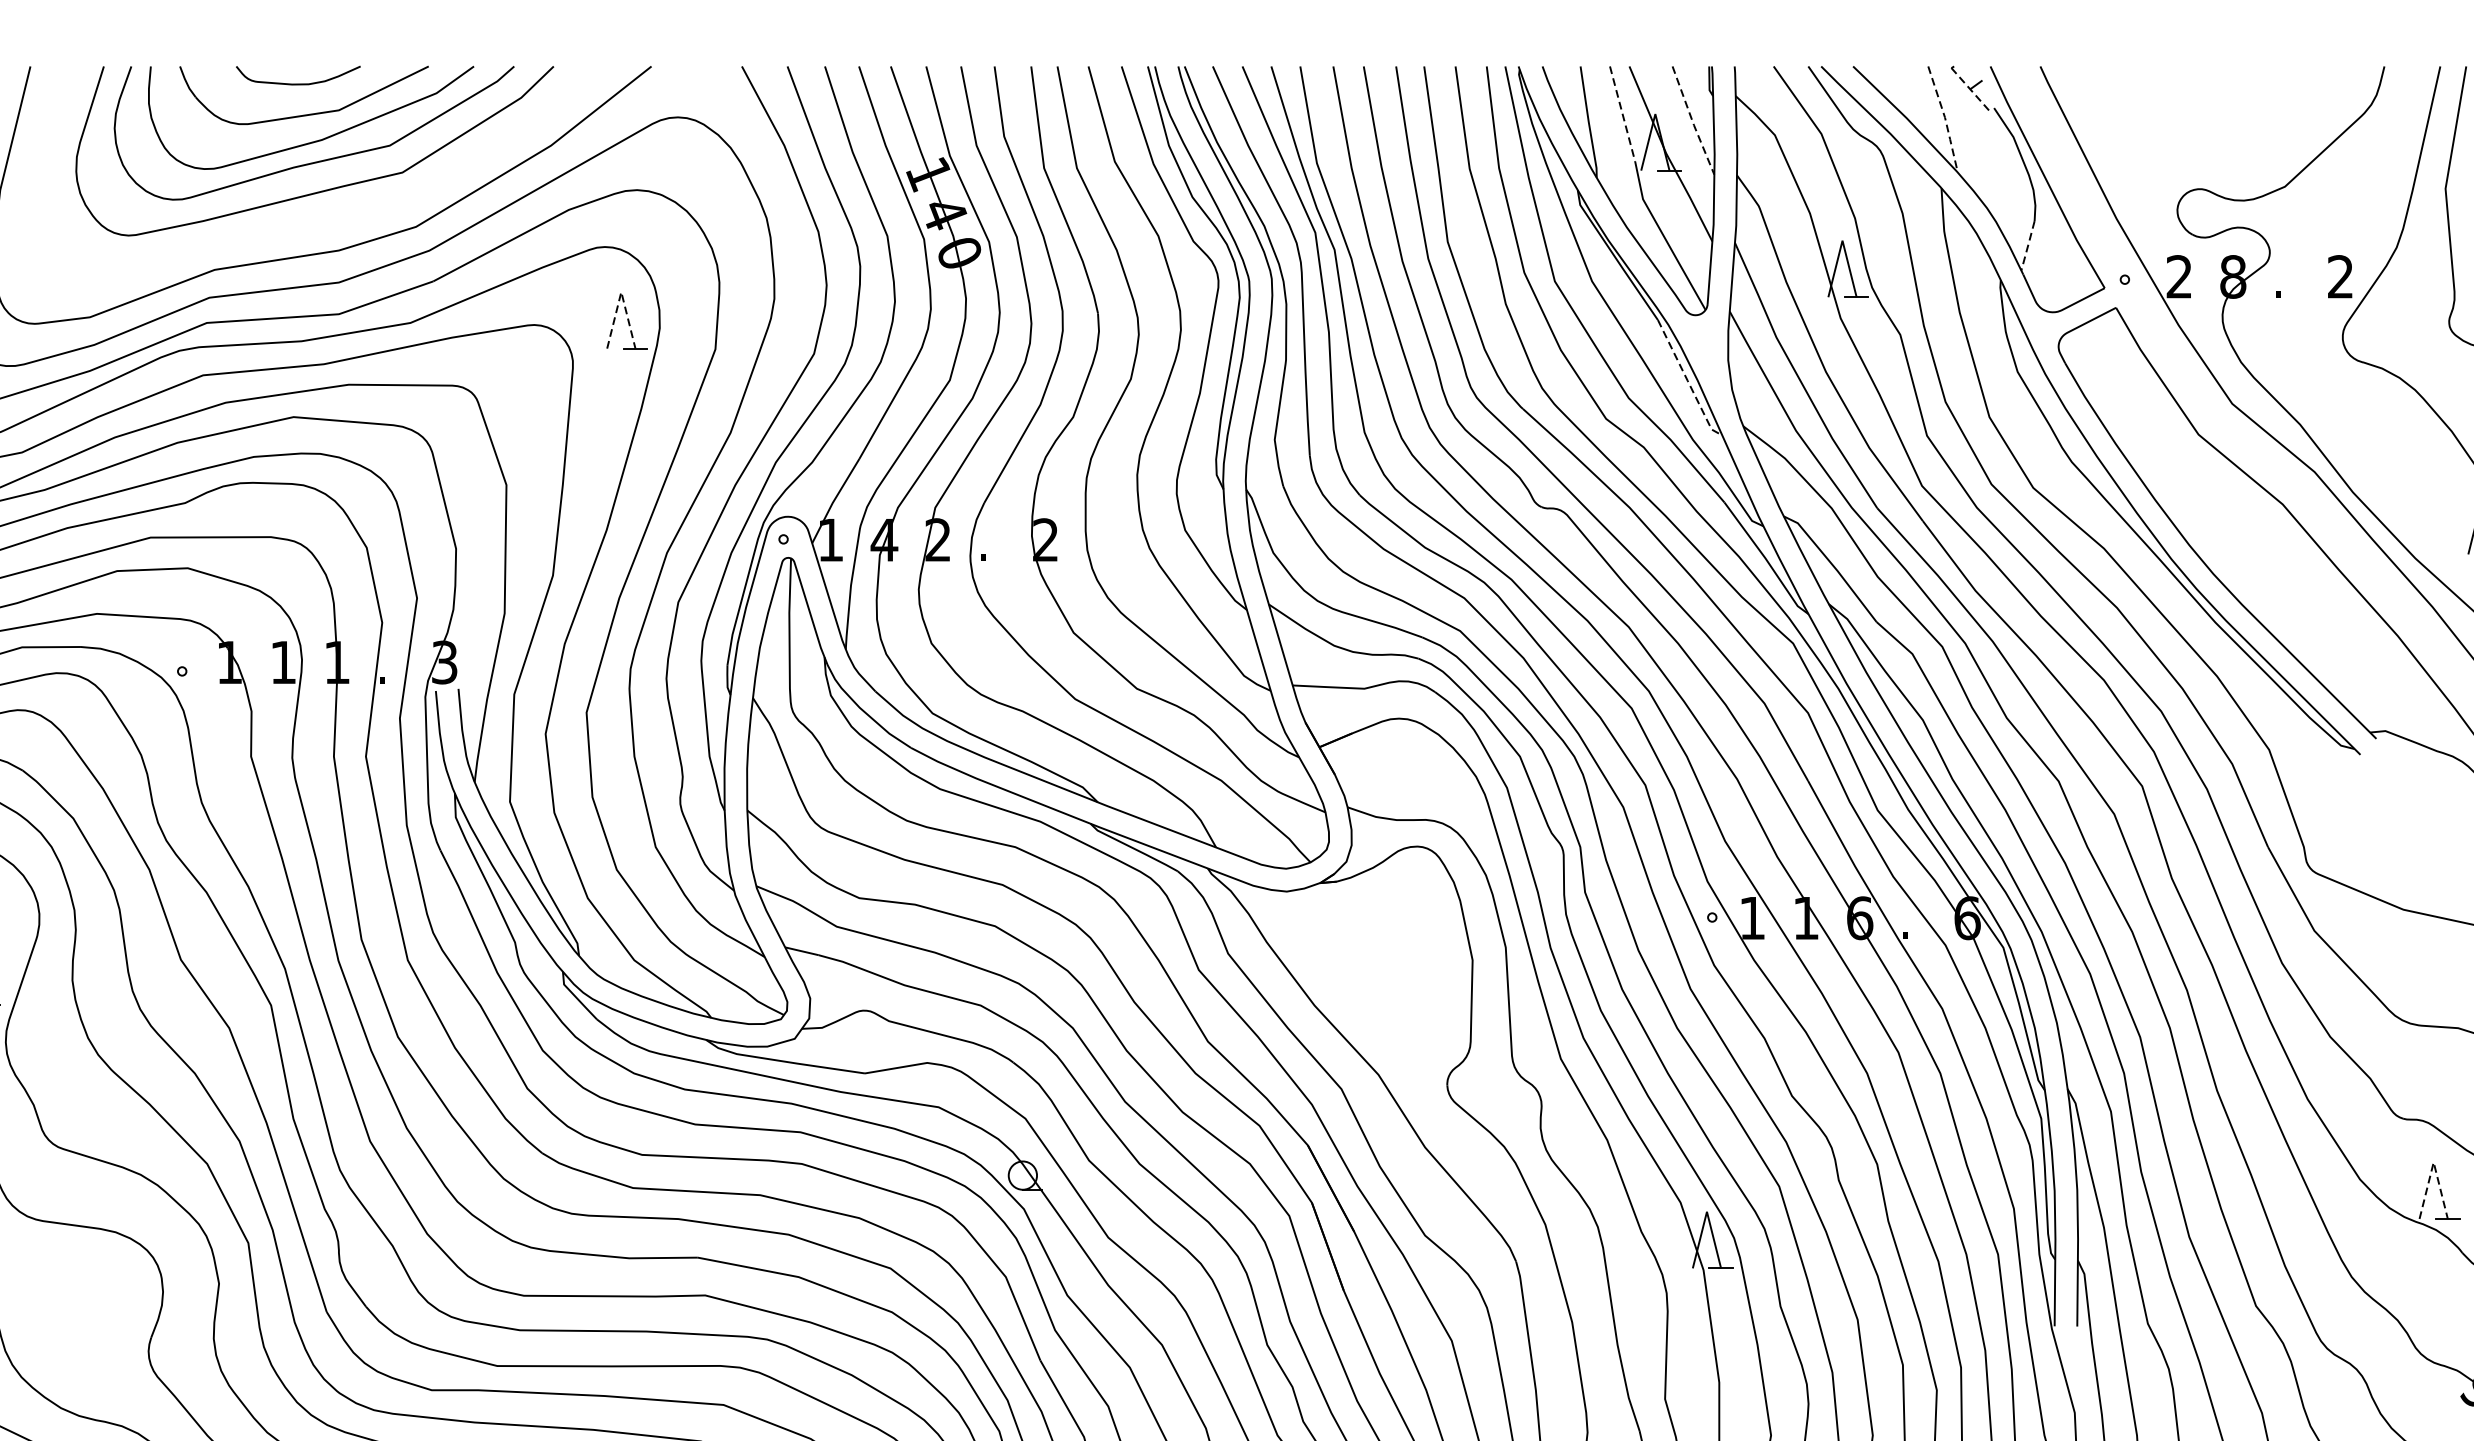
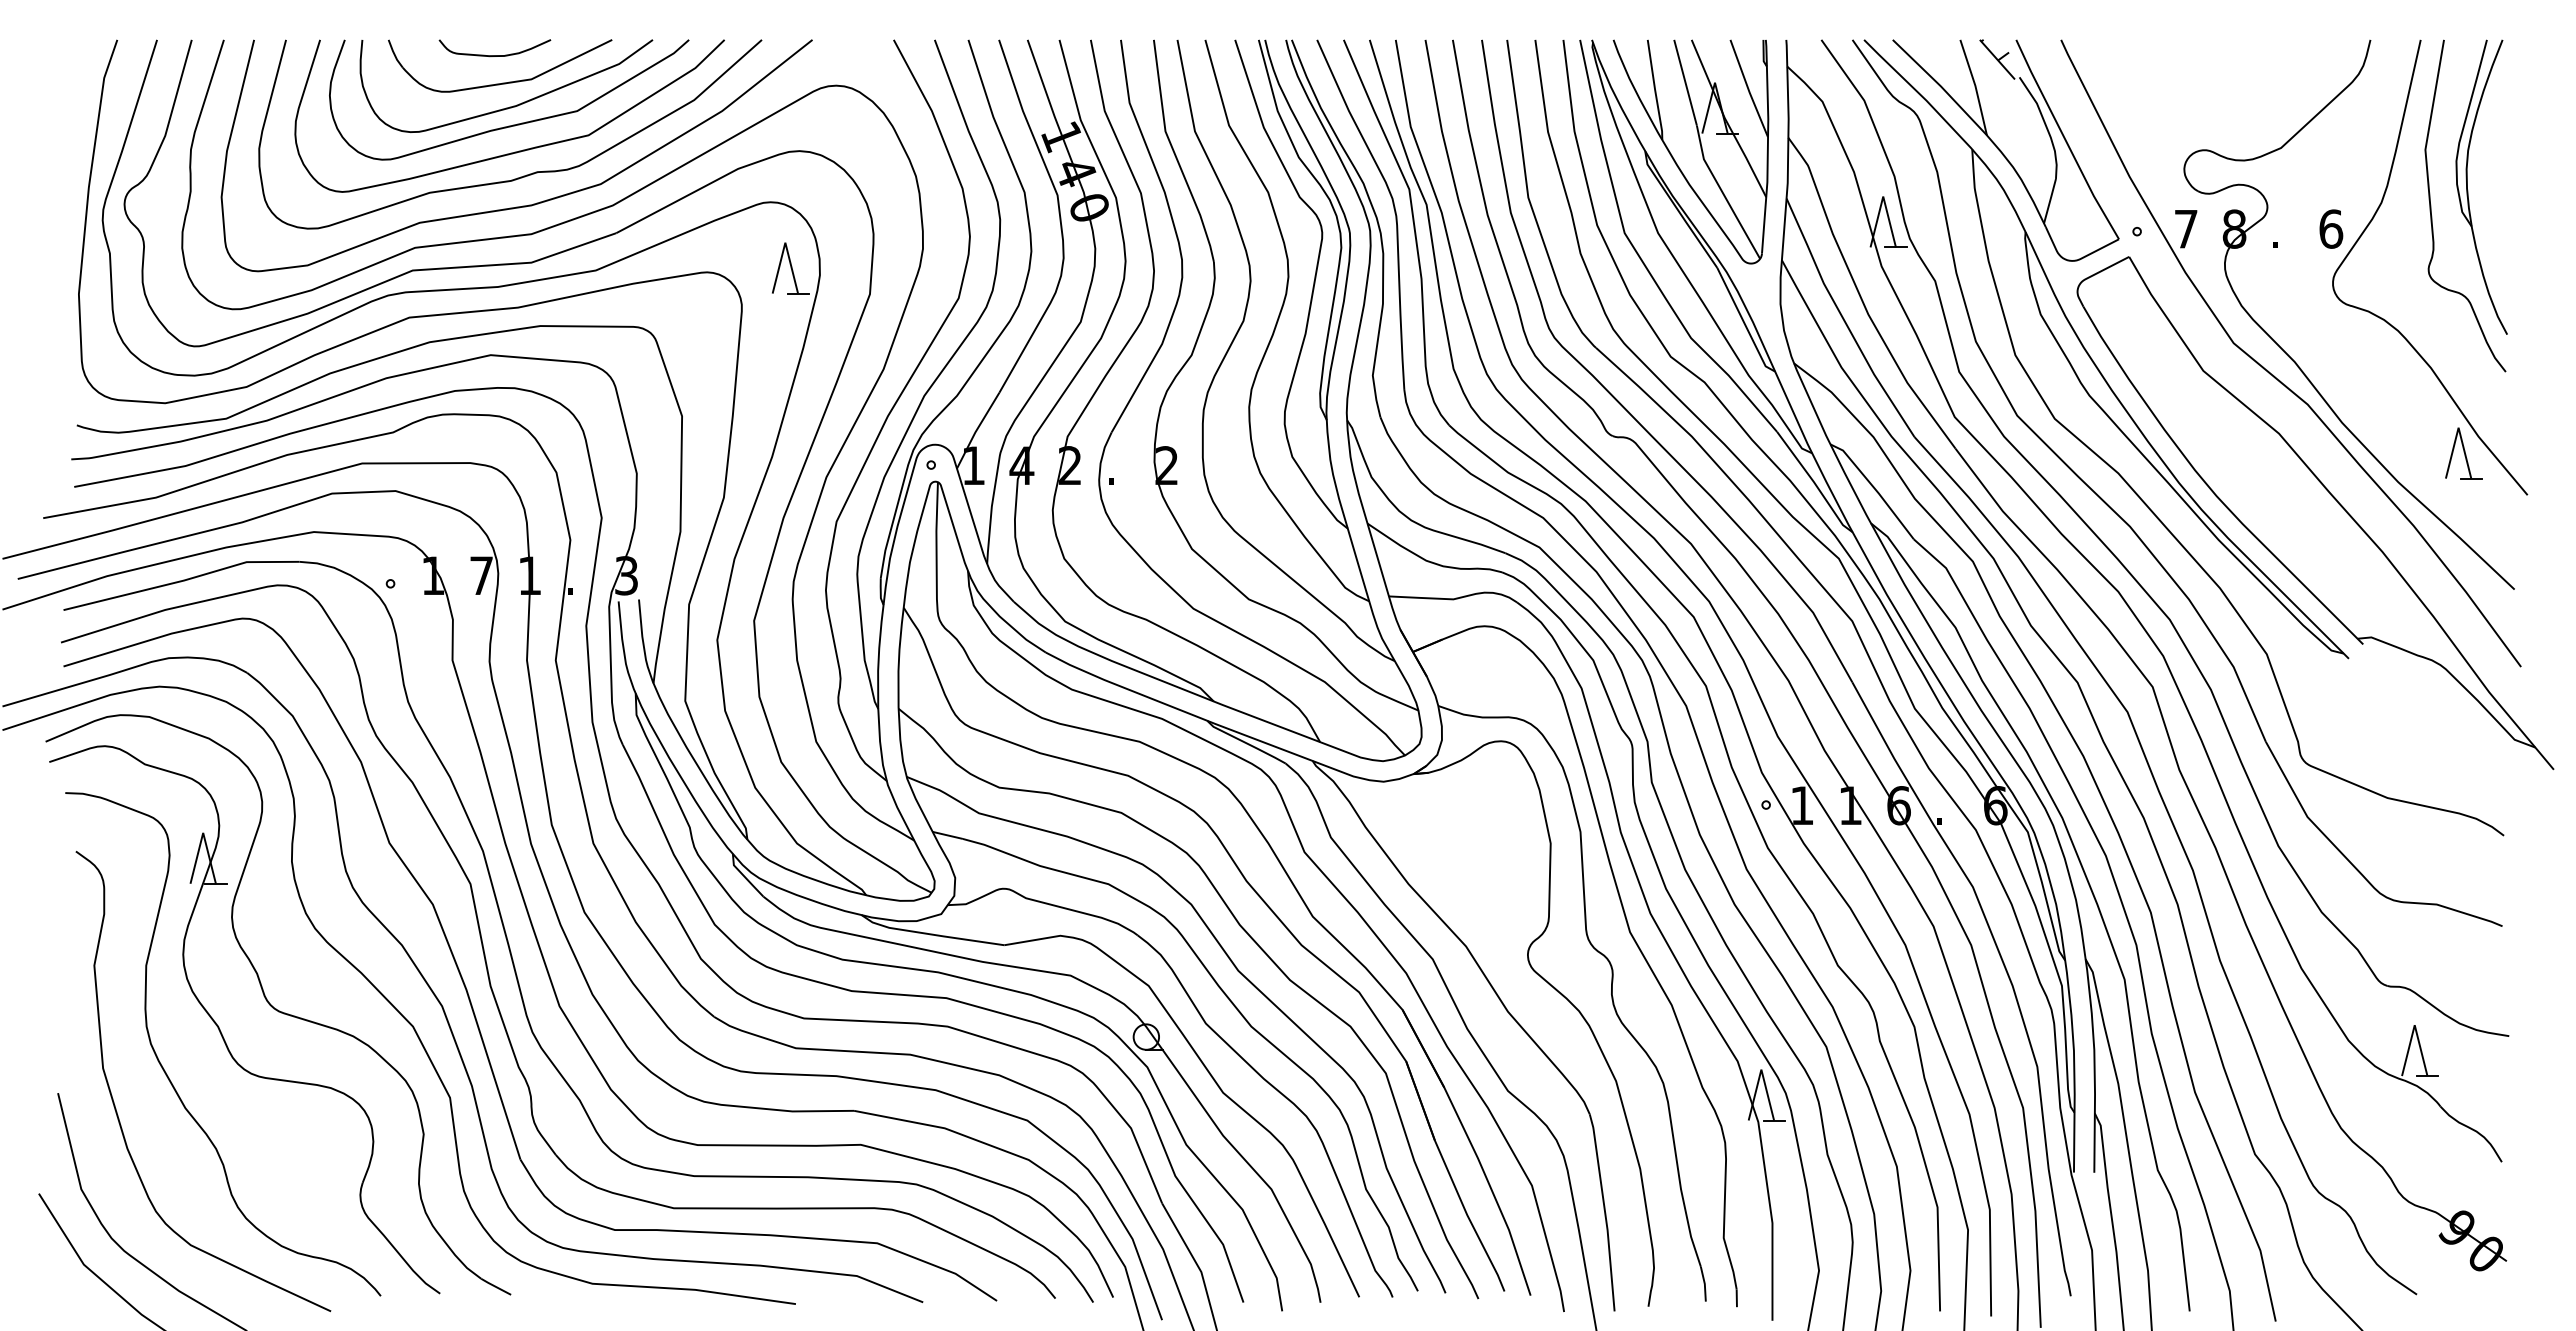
line: (1969, 88) -> (1997, 59), dashed -> solid
line: (1622, 114) -> (1685, 83), dashed -> solid
line: (1945, 119) -> (1975, 87), dashed -> solid
line: (1692, 121) -> (1748, 89), dashed -> solid
curve: (330, 217) -> (523, 175), added
line: (2028, 246) -> (2050, 201), dashed -> solid
text: (2178, 276) -> (2185, 228), 2 -> 7
text: (2341, 276) -> (2331, 228), 2 -> 6
line: (621, 291) -> (785, 242), dashed -> solid
line: (1688, 380) -> (1744, 322), dashed -> solid
text: (283, 662) -> (481, 575), 1 -> 7
line: (2433, 1162) -> (2414, 1025), dashed -> solid

